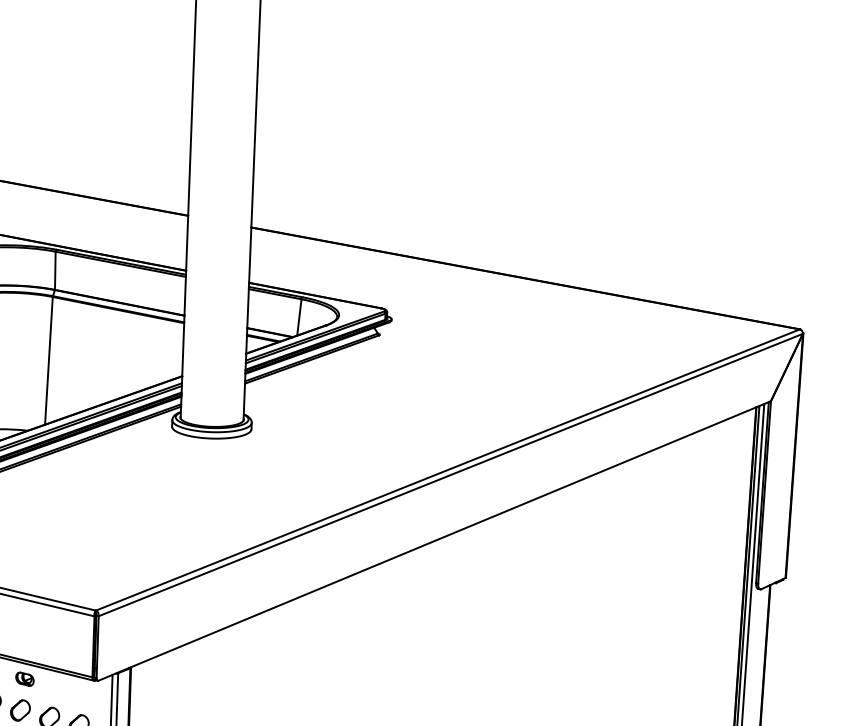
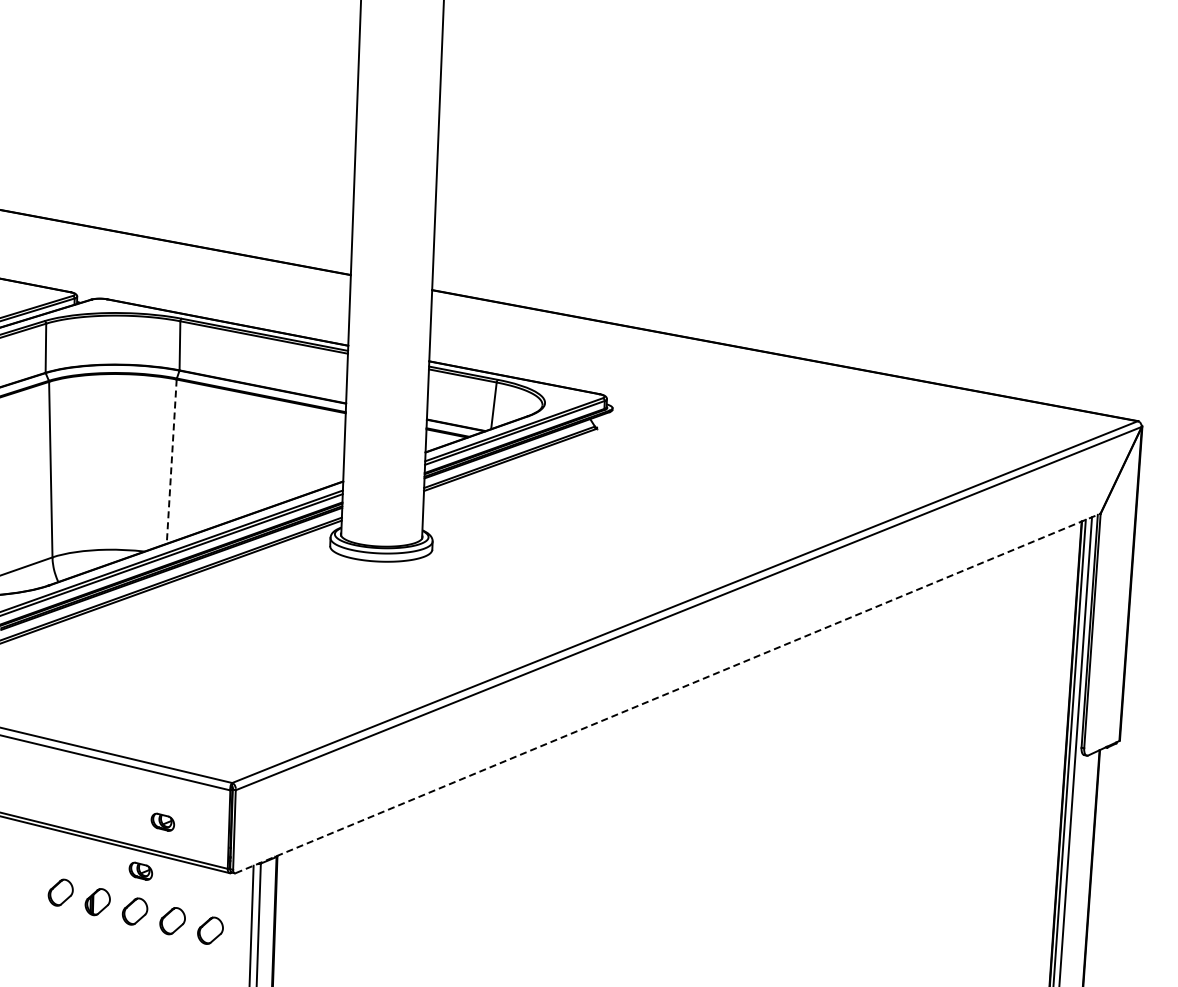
line: (48, 361) -> (171, 462), solid -> dashed
line: (435, 541) -> (668, 693), solid -> dashed
part: (41, 640) -> (162, 821), added

